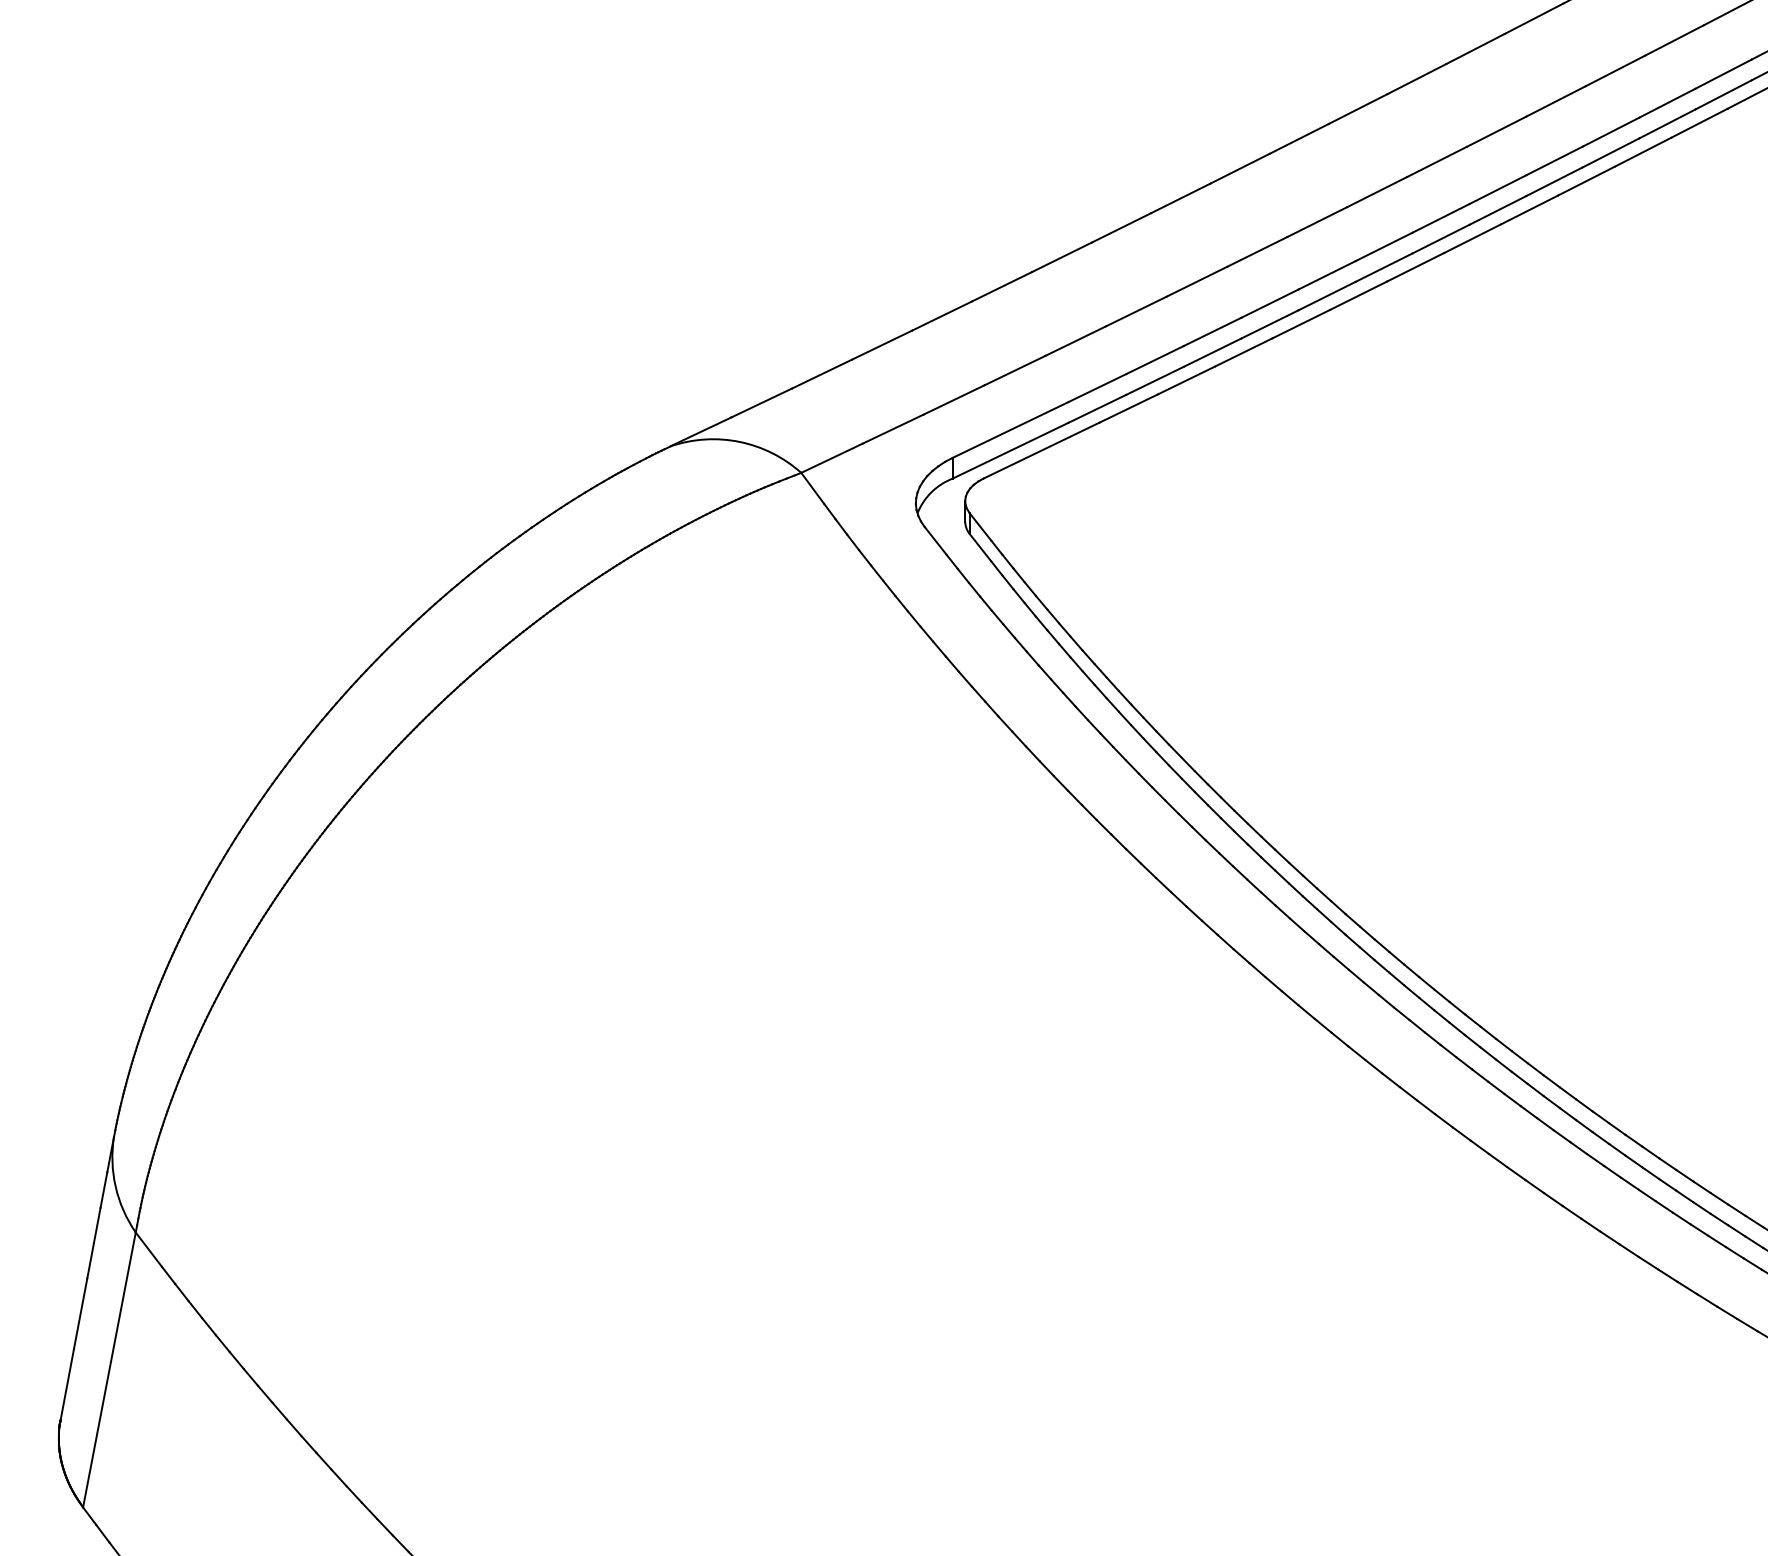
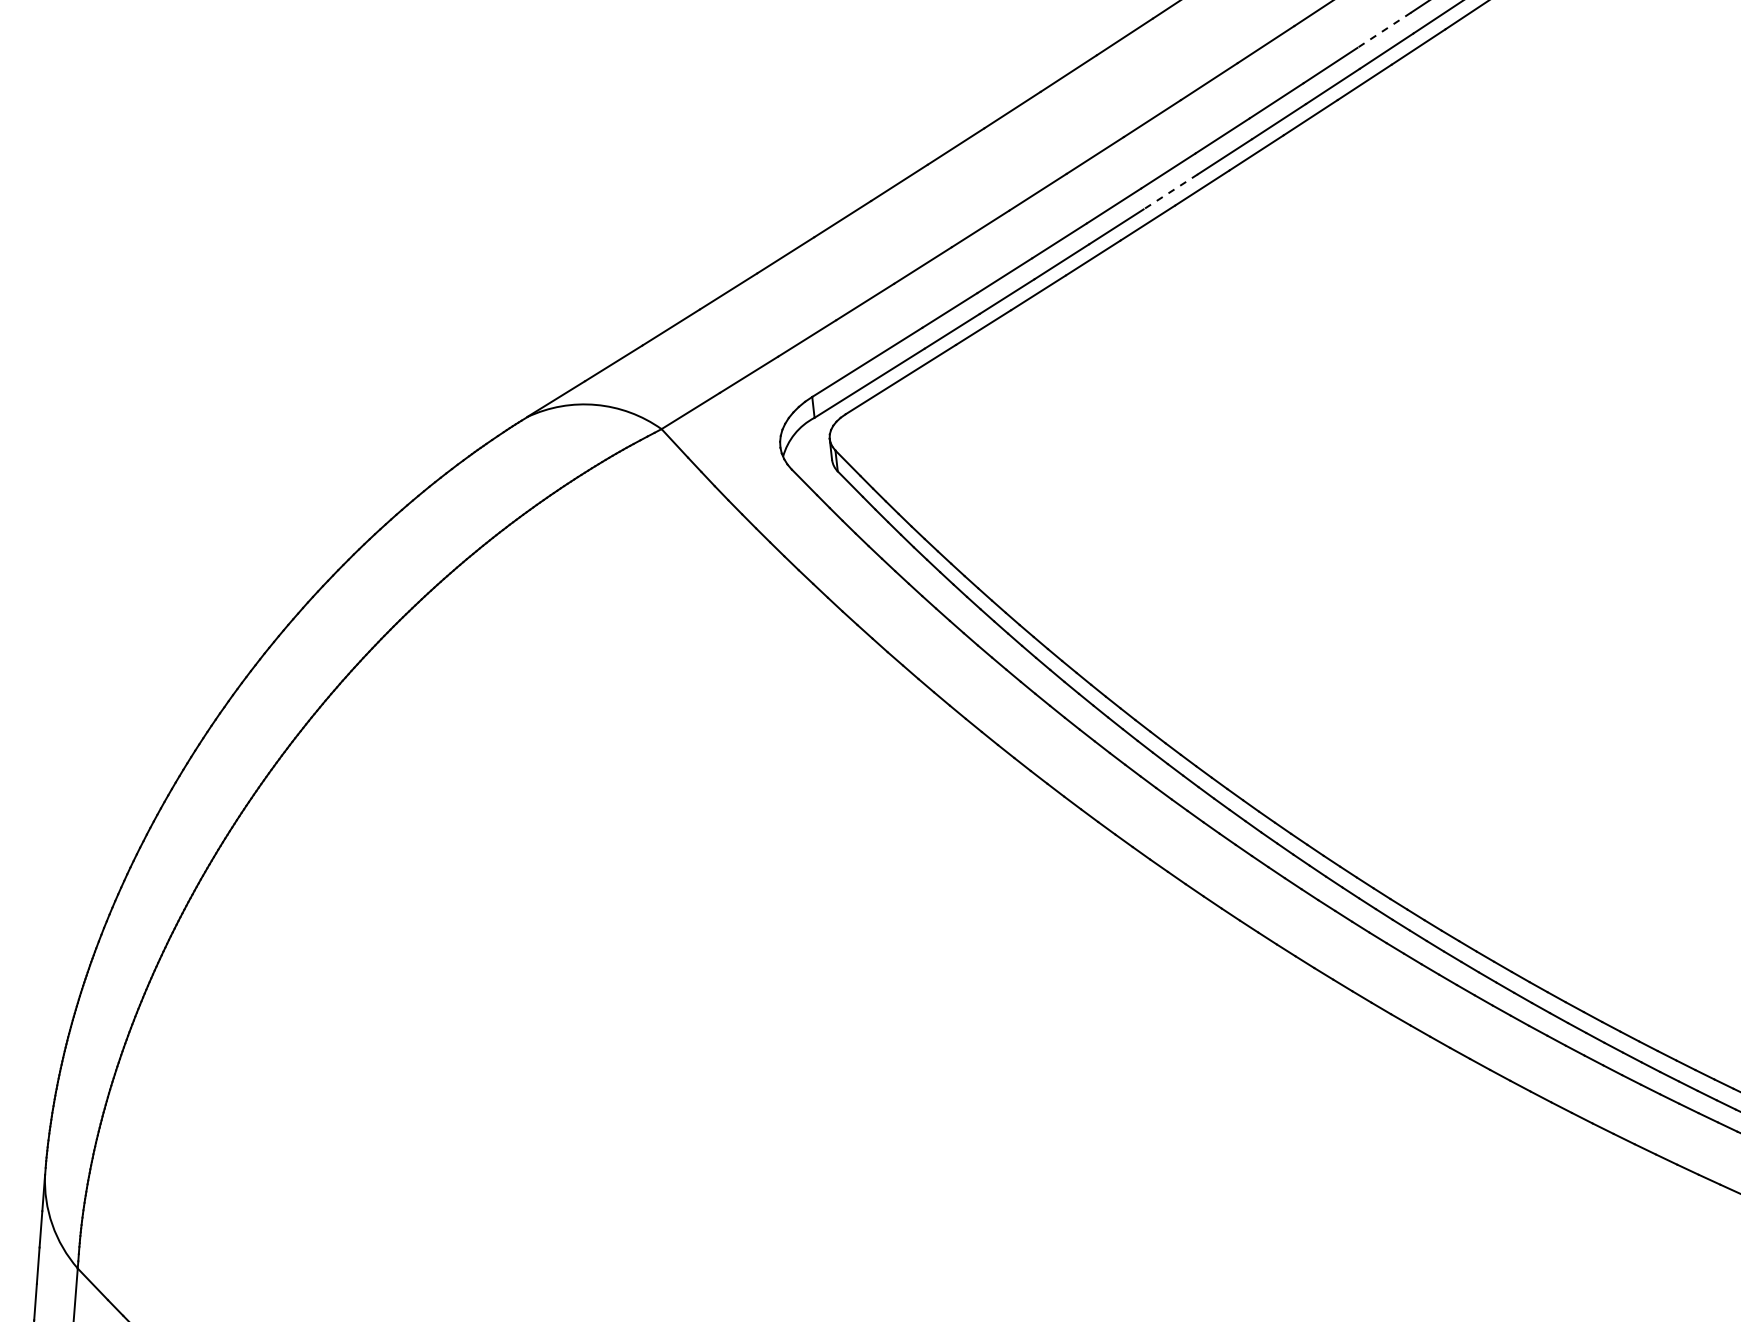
line: (1554, 160) -> (1384, 29), solid -> dashed
line: (1327, 296) -> (1171, 192), solid -> dashed

